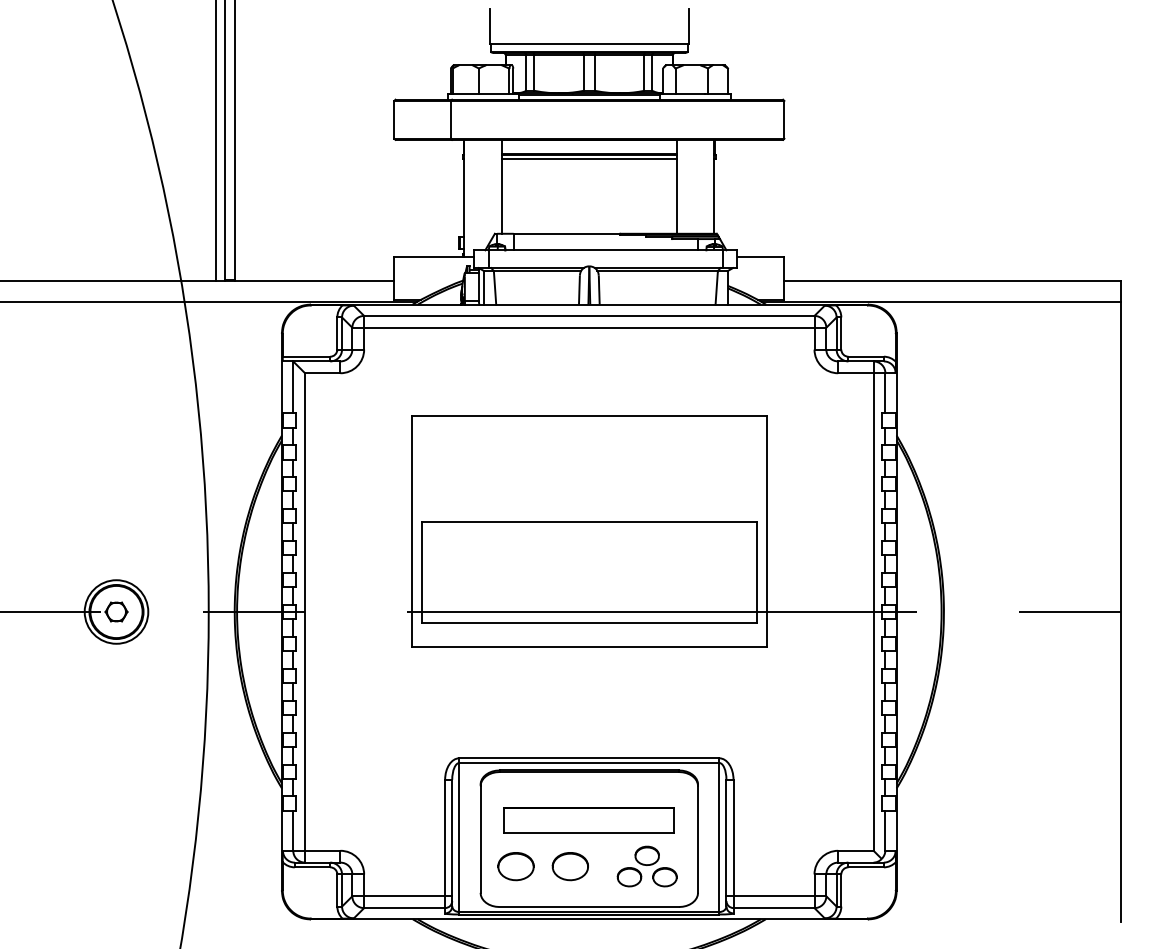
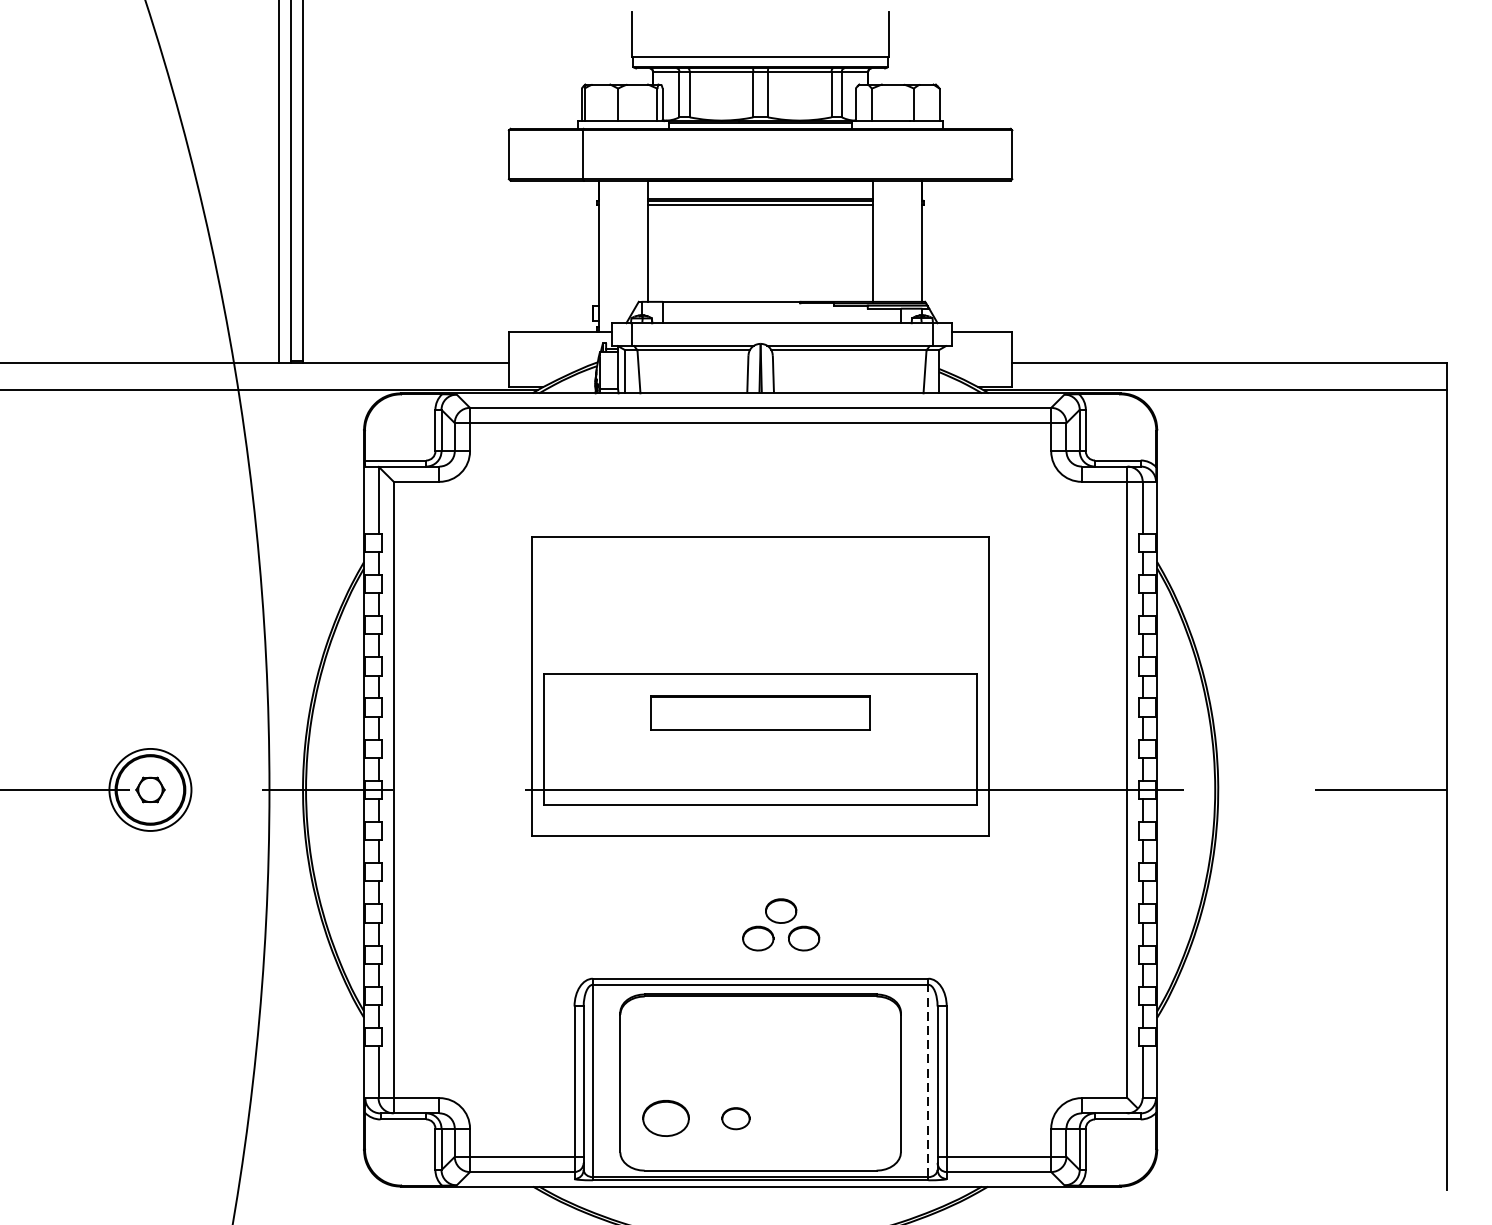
part: (588, 820) -> (759, 713), moved
line: (719, 837) -> (928, 1080), solid -> dashed
part: (569, 866) -> (735, 1118), size x0.6
part: (646, 866) -> (780, 924), moved

